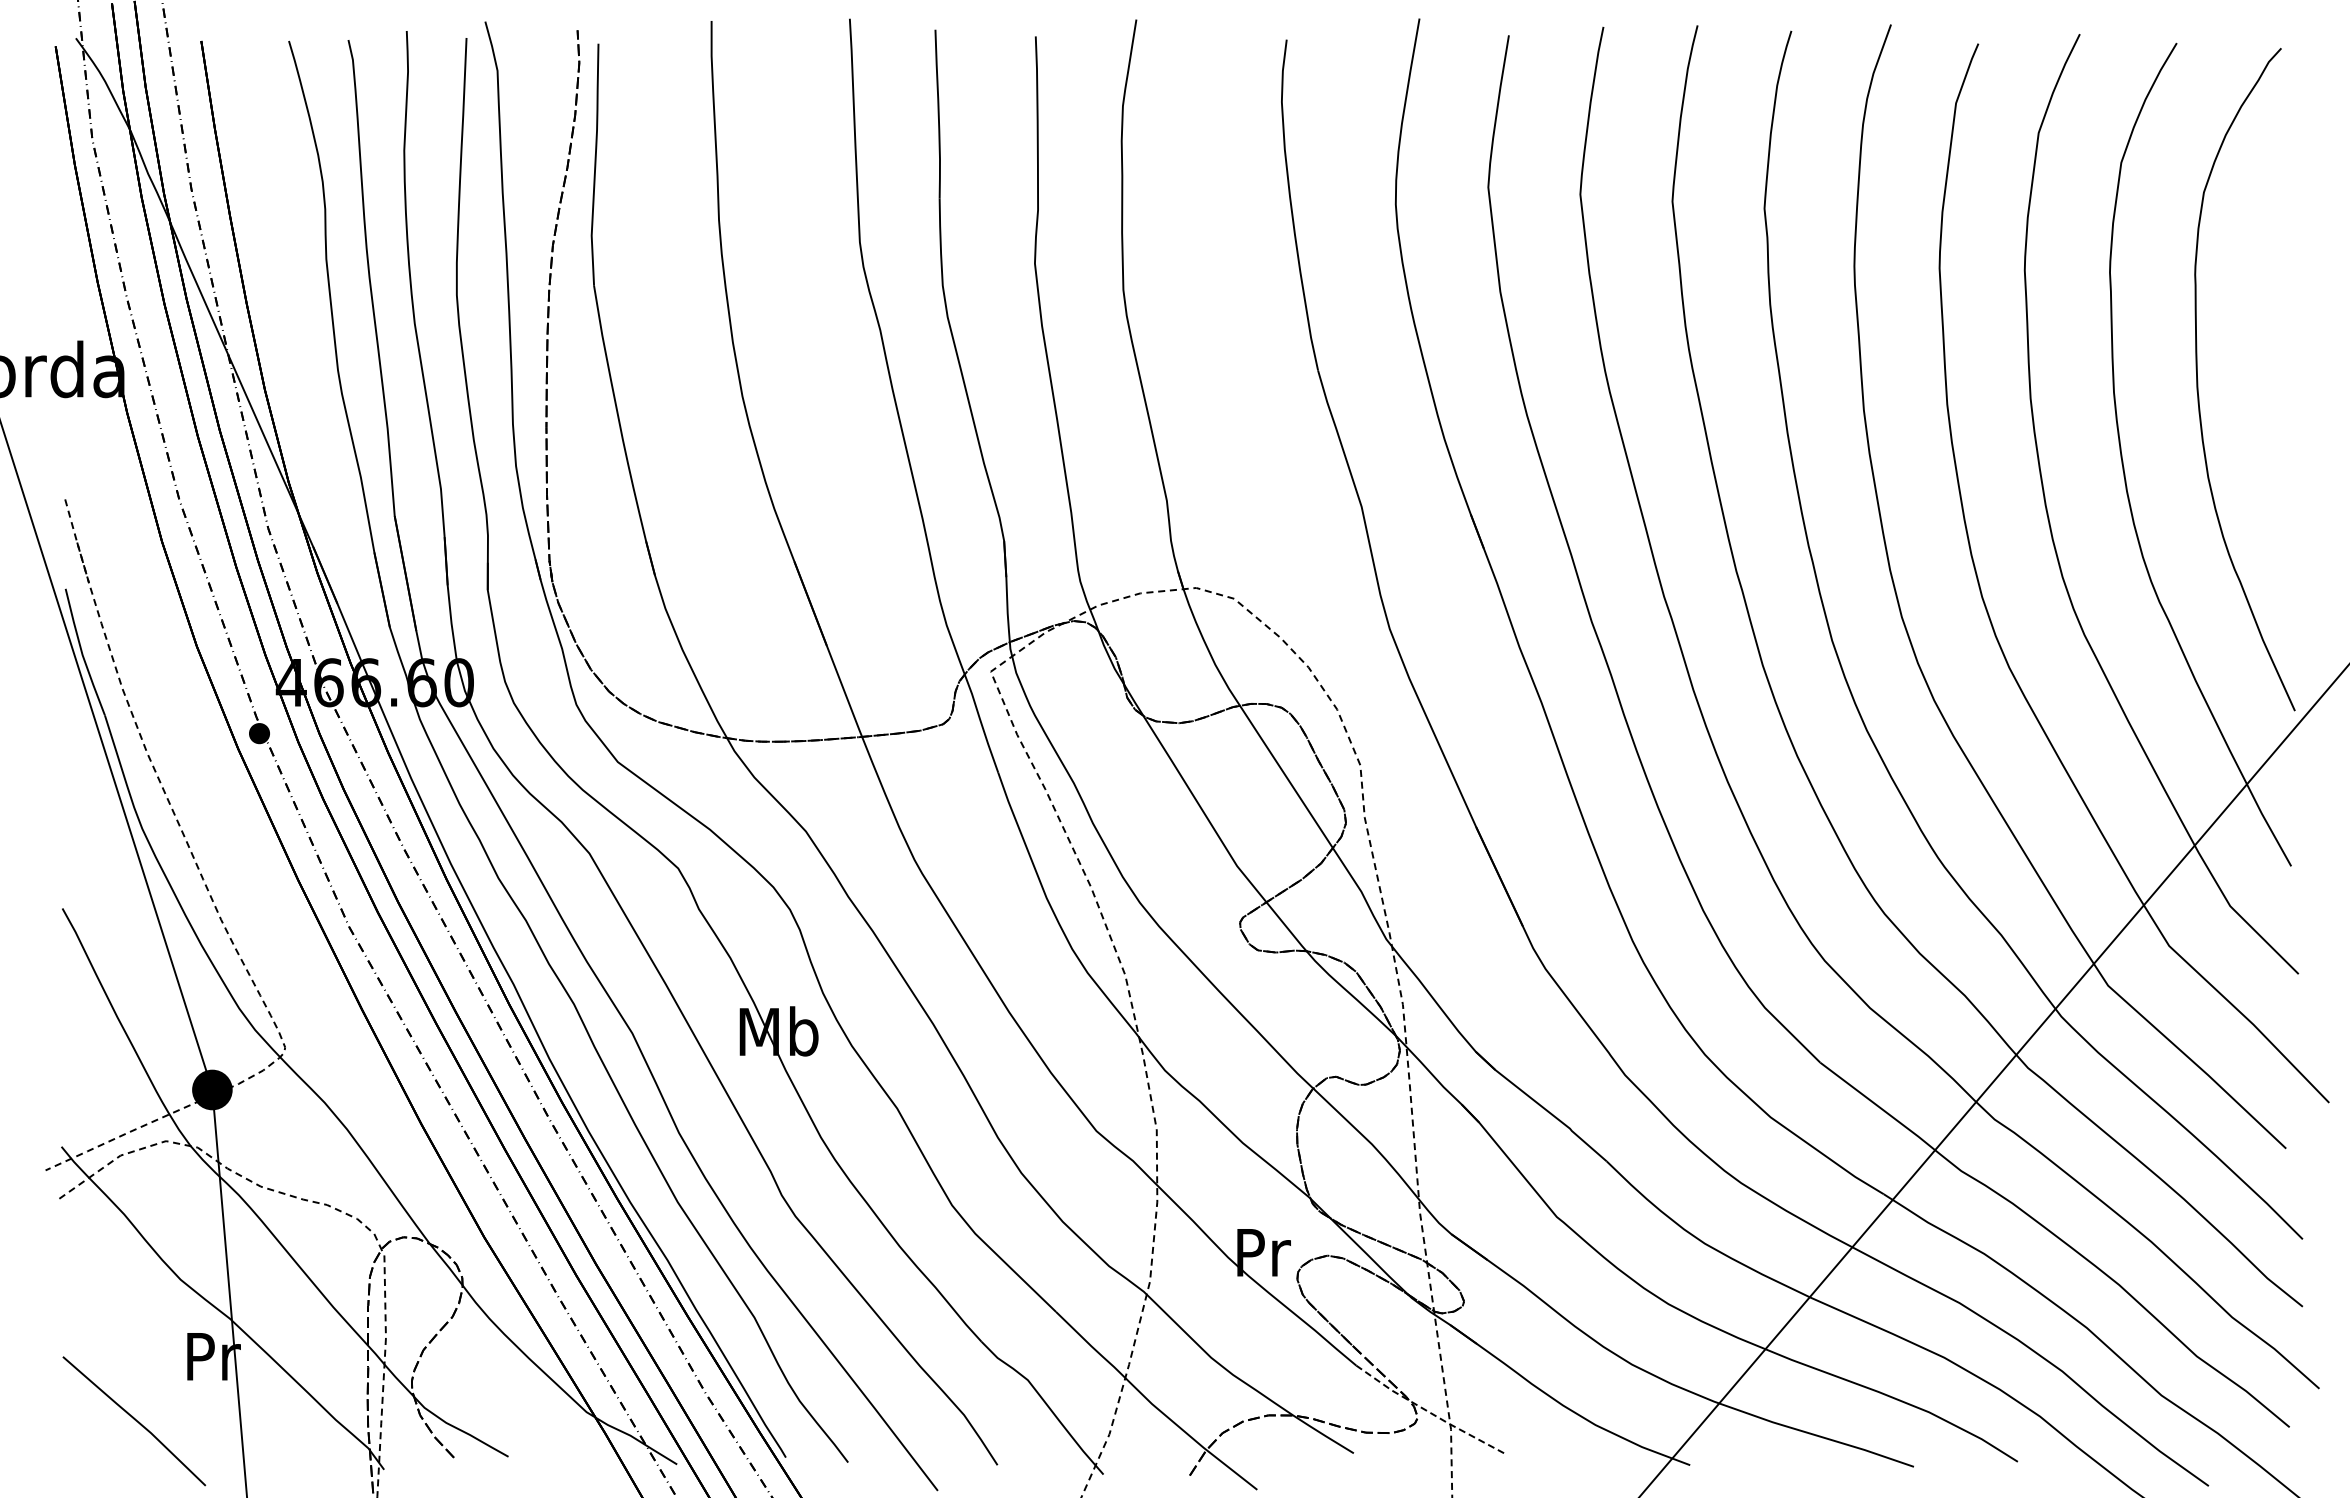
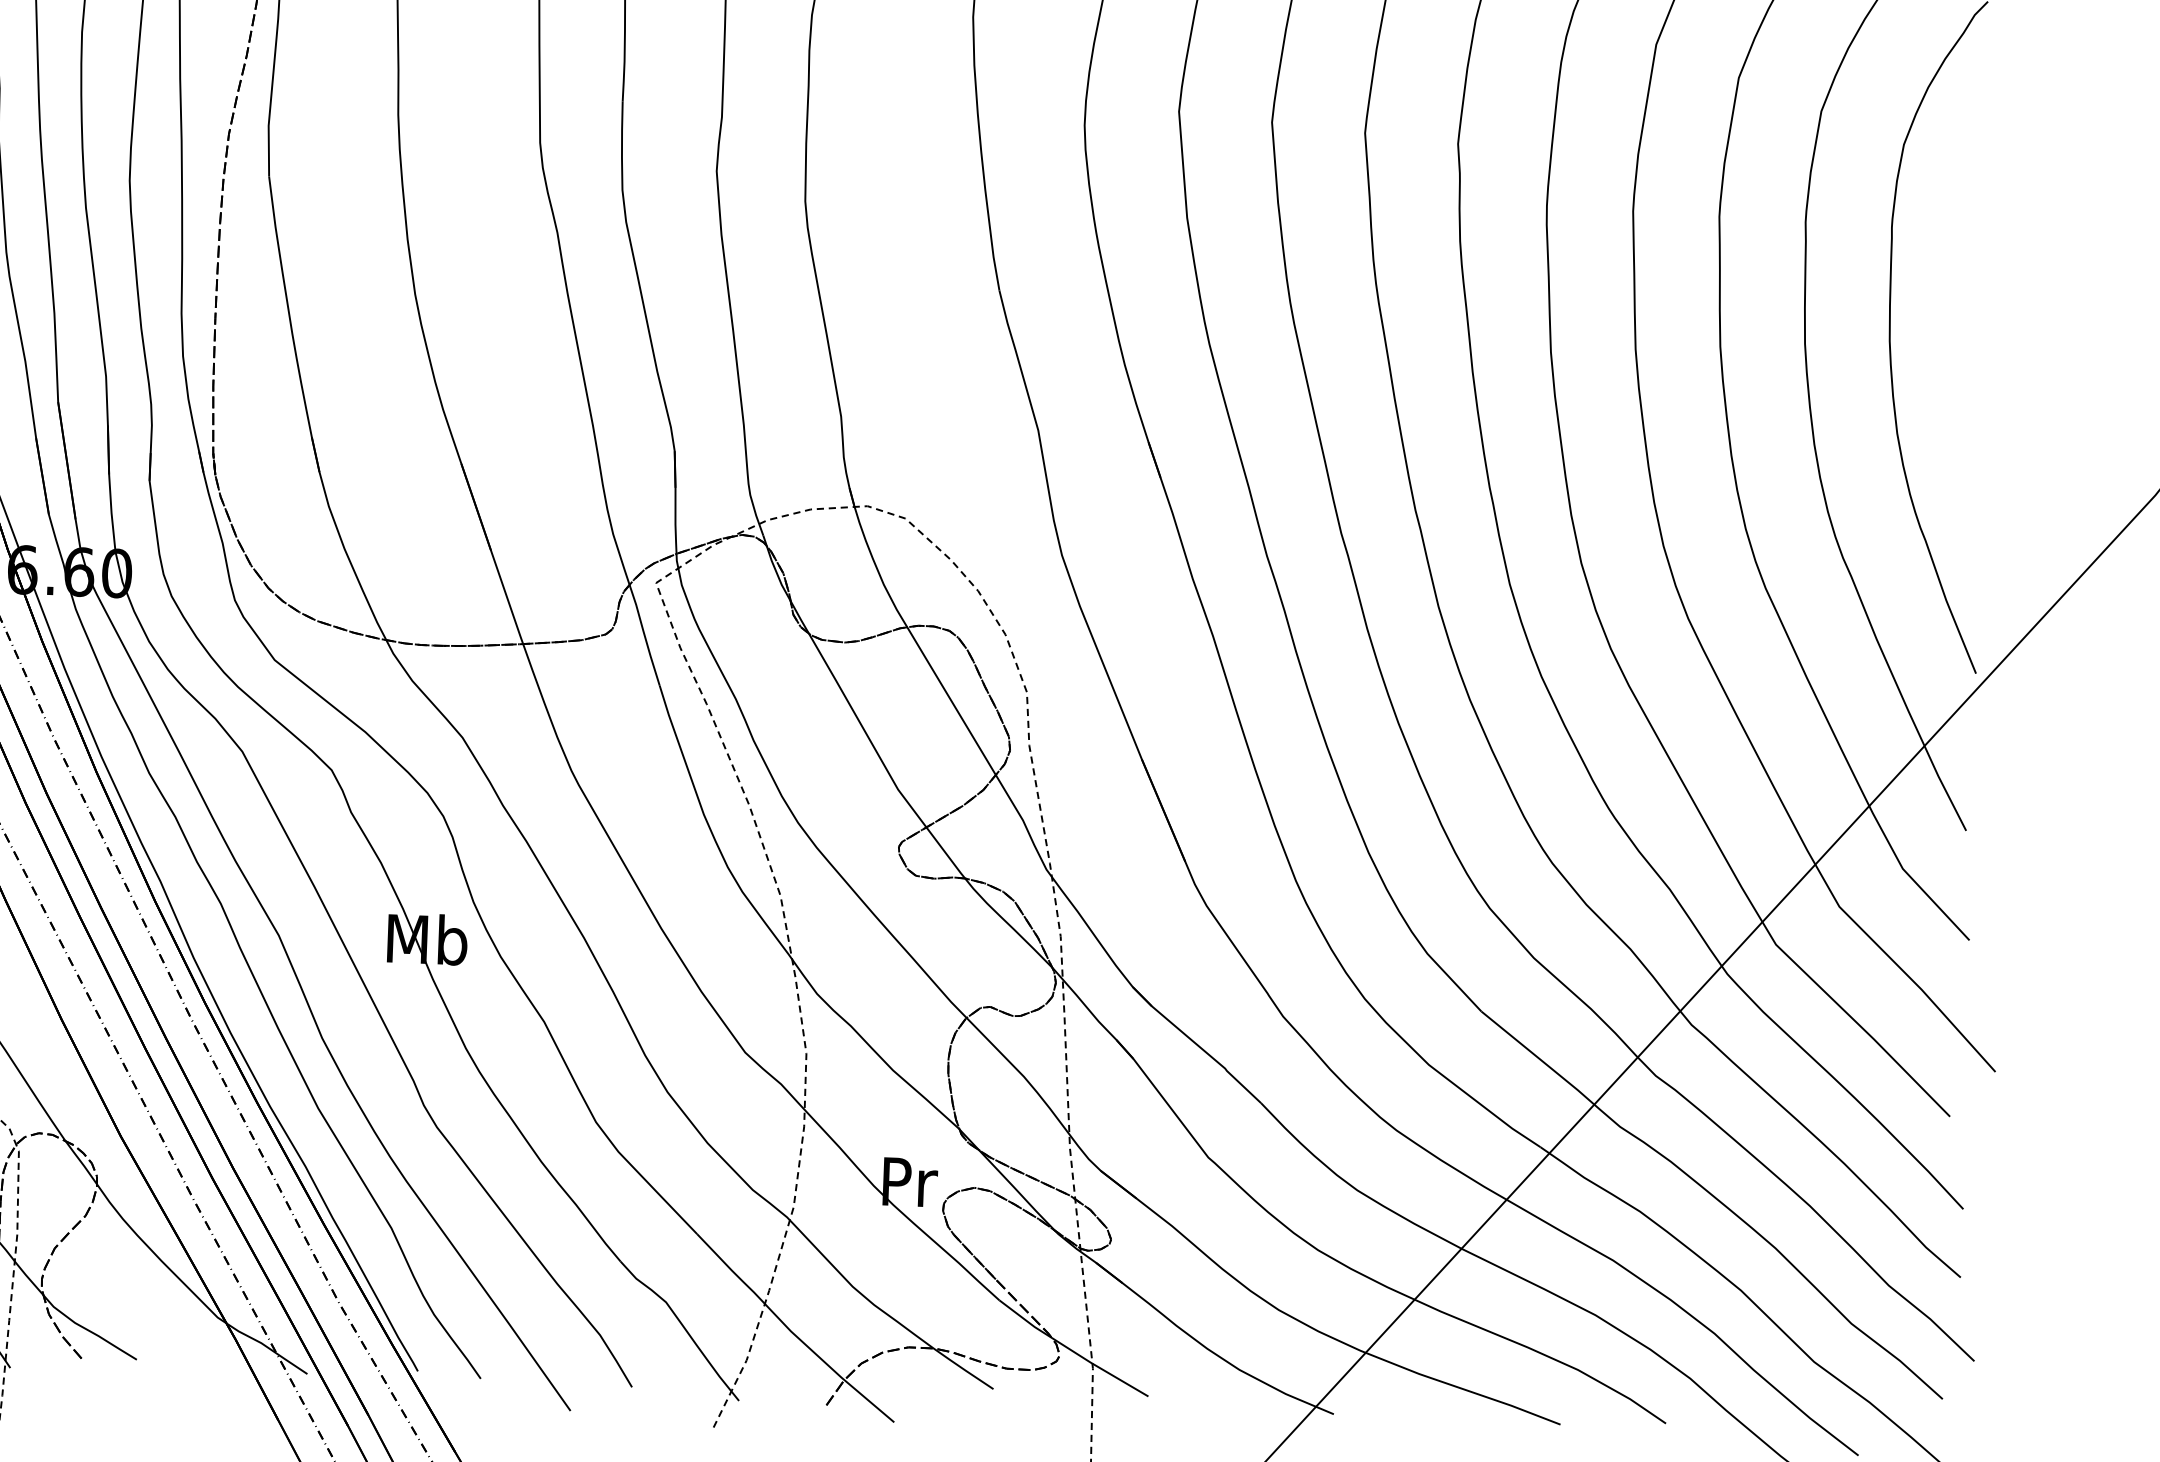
line: (1429, 1412) -> (1071, 1350), dashed -> solid

